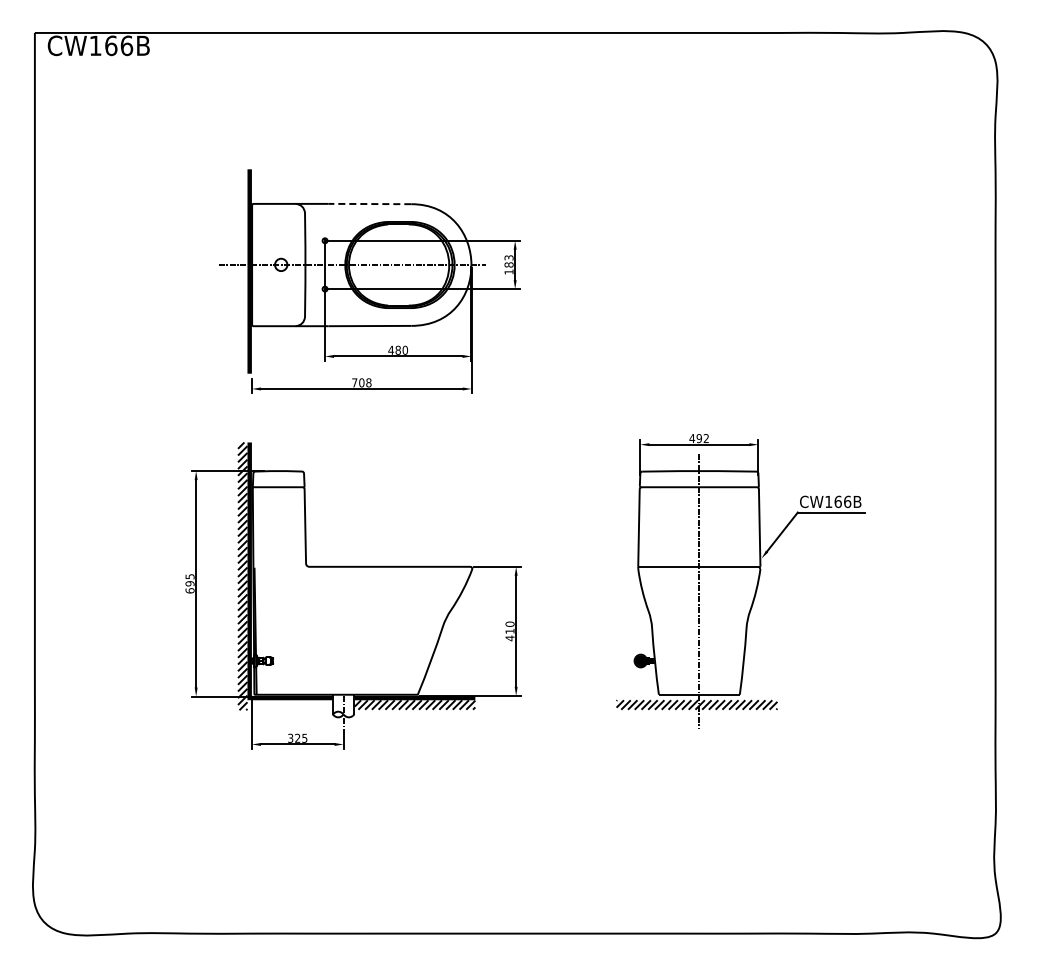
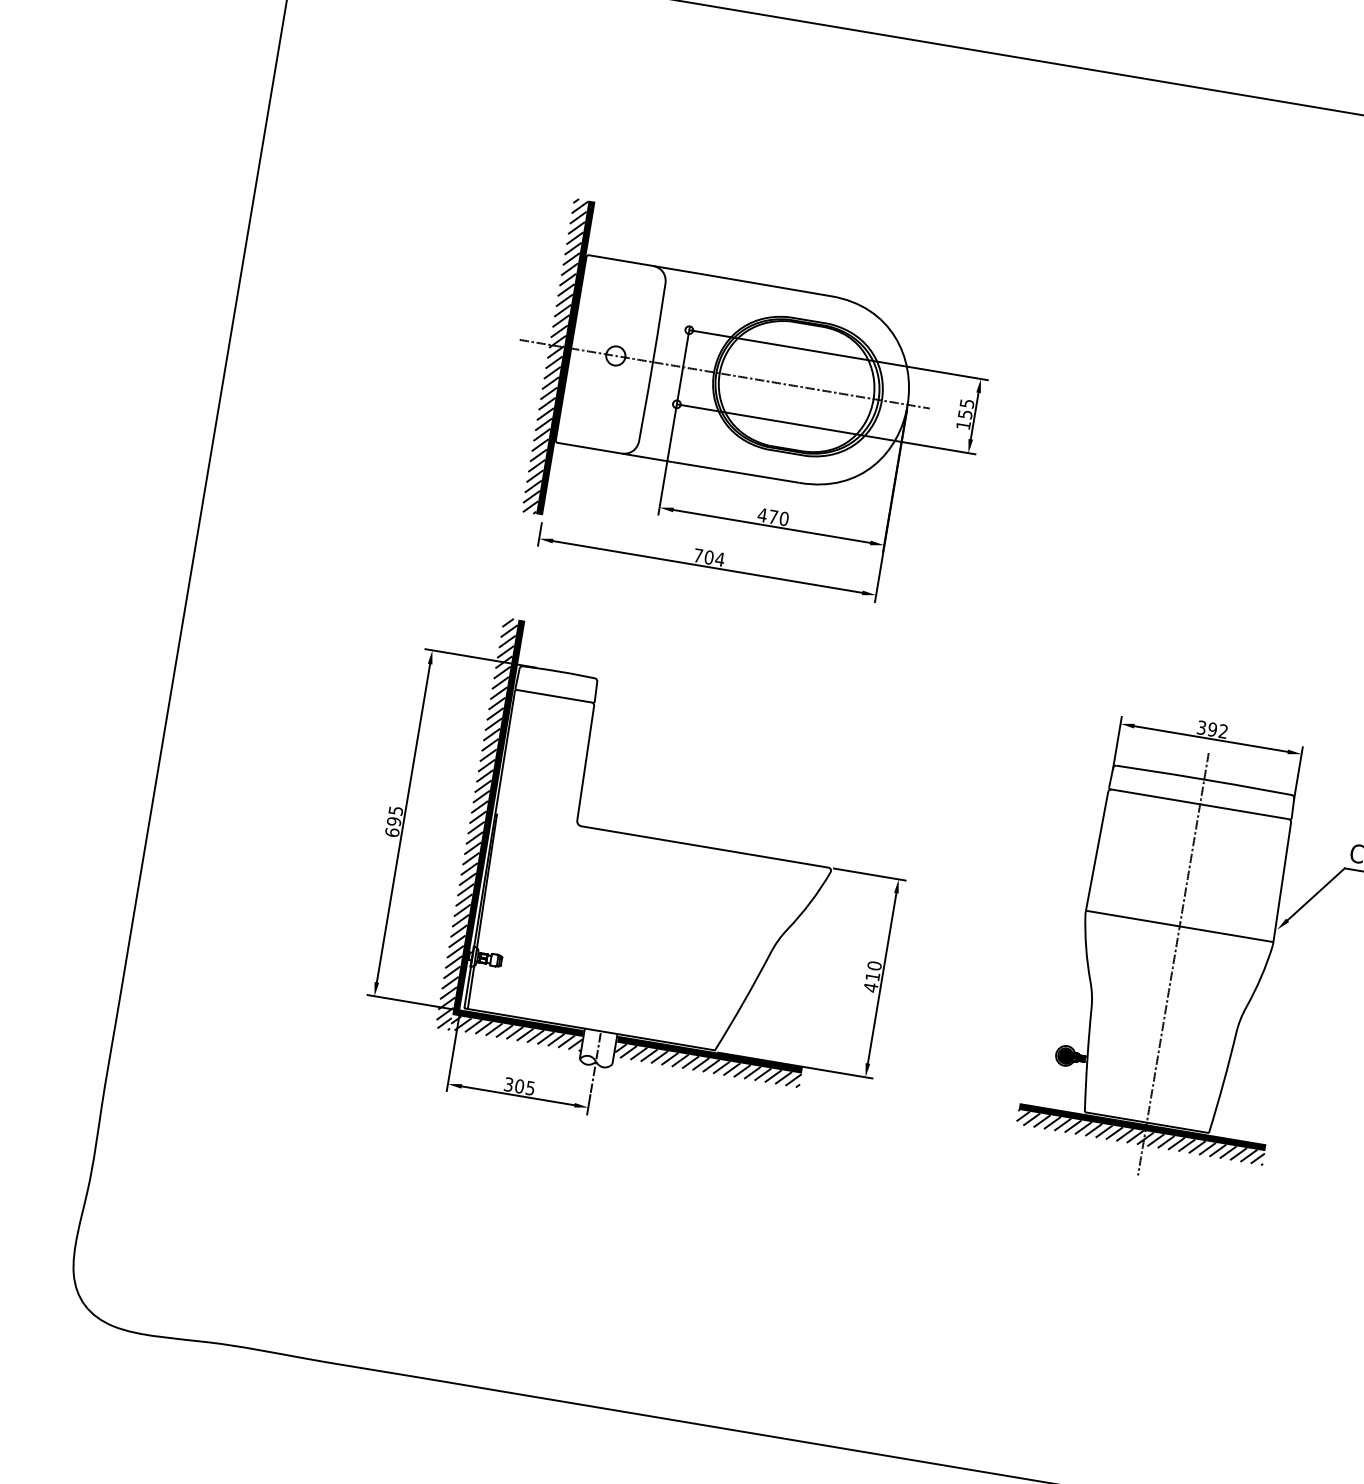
line: (369, 204) -> (766, 285), dashed -> solid
text: (508, 261) -> (965, 409), 183 -> 155
hatch: (242, 271) -> (554, 356), added
text: (397, 349) -> (772, 515), 480 -> 470
text: (368, 382) -> (719, 558), 708 -> 704
text: (692, 438) -> (1202, 727), 492 -> 392
fill: (696, 697) -> (1141, 1126), added
hatch: (289, 704) -> (515, 1032), added
text: (297, 737) -> (519, 1085), 325 -> 305

